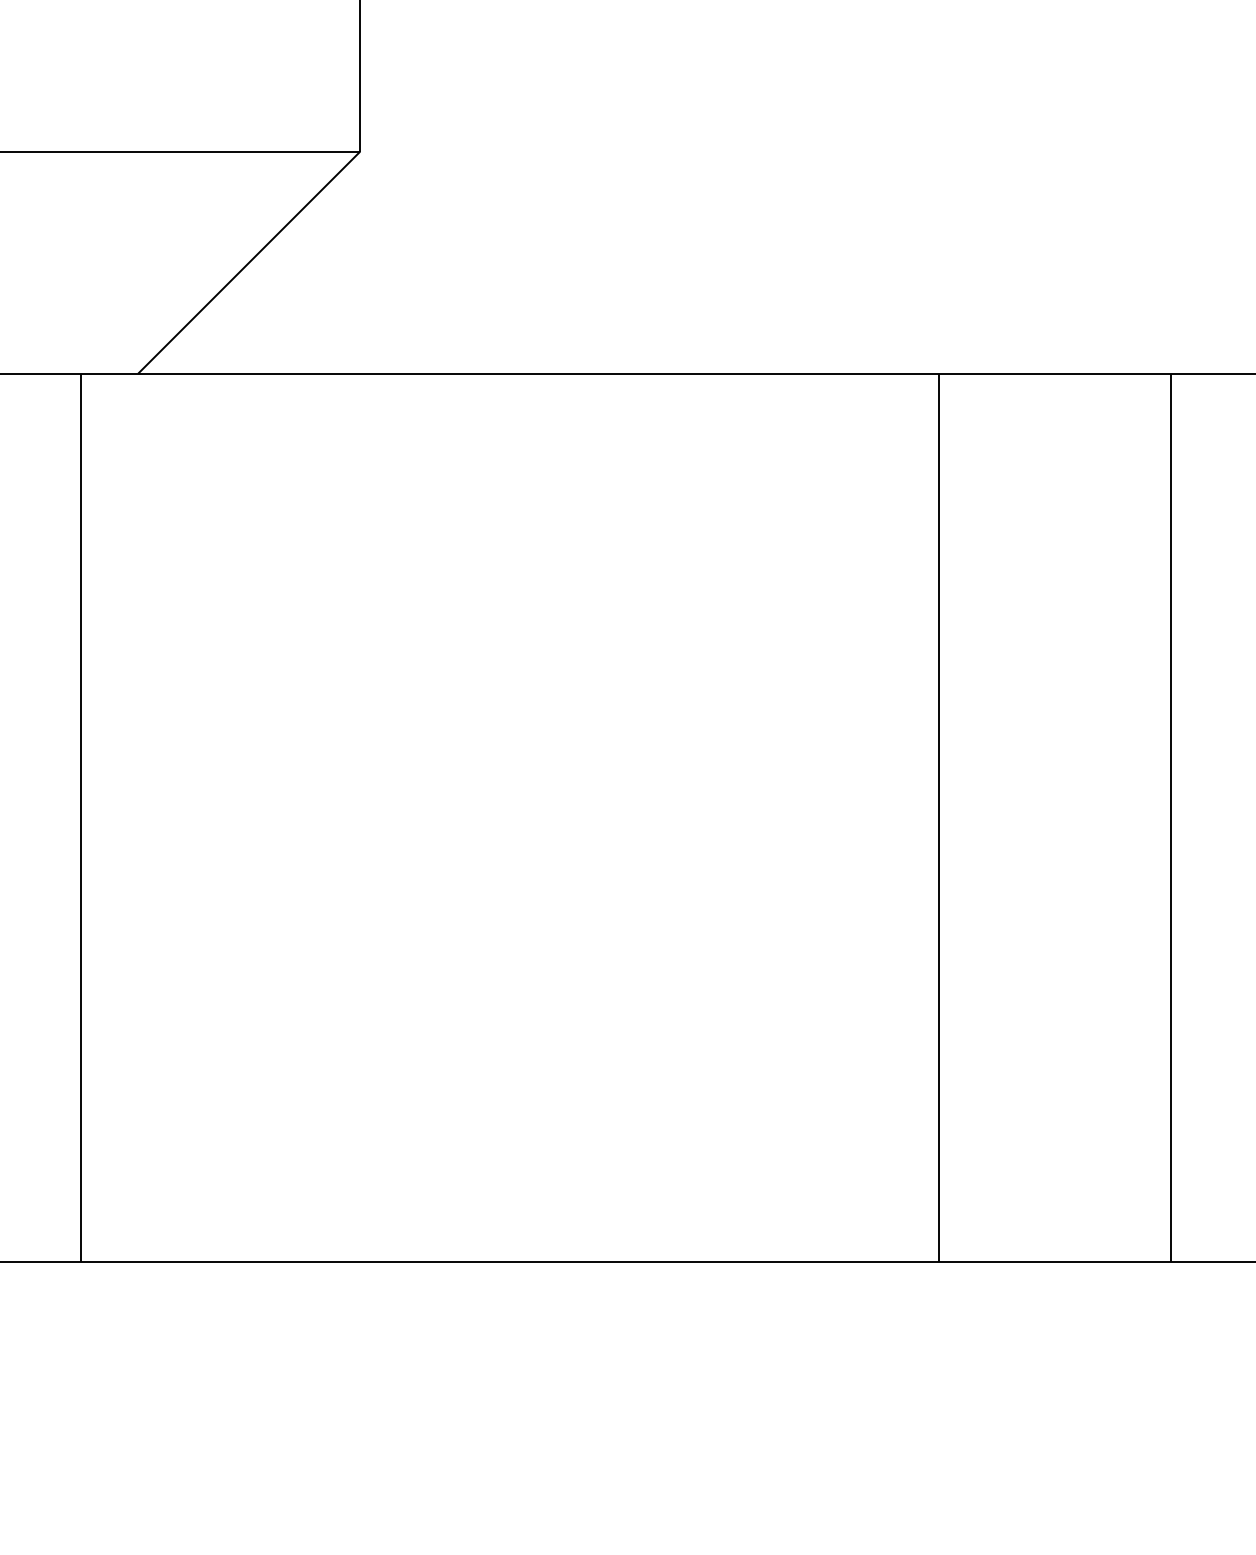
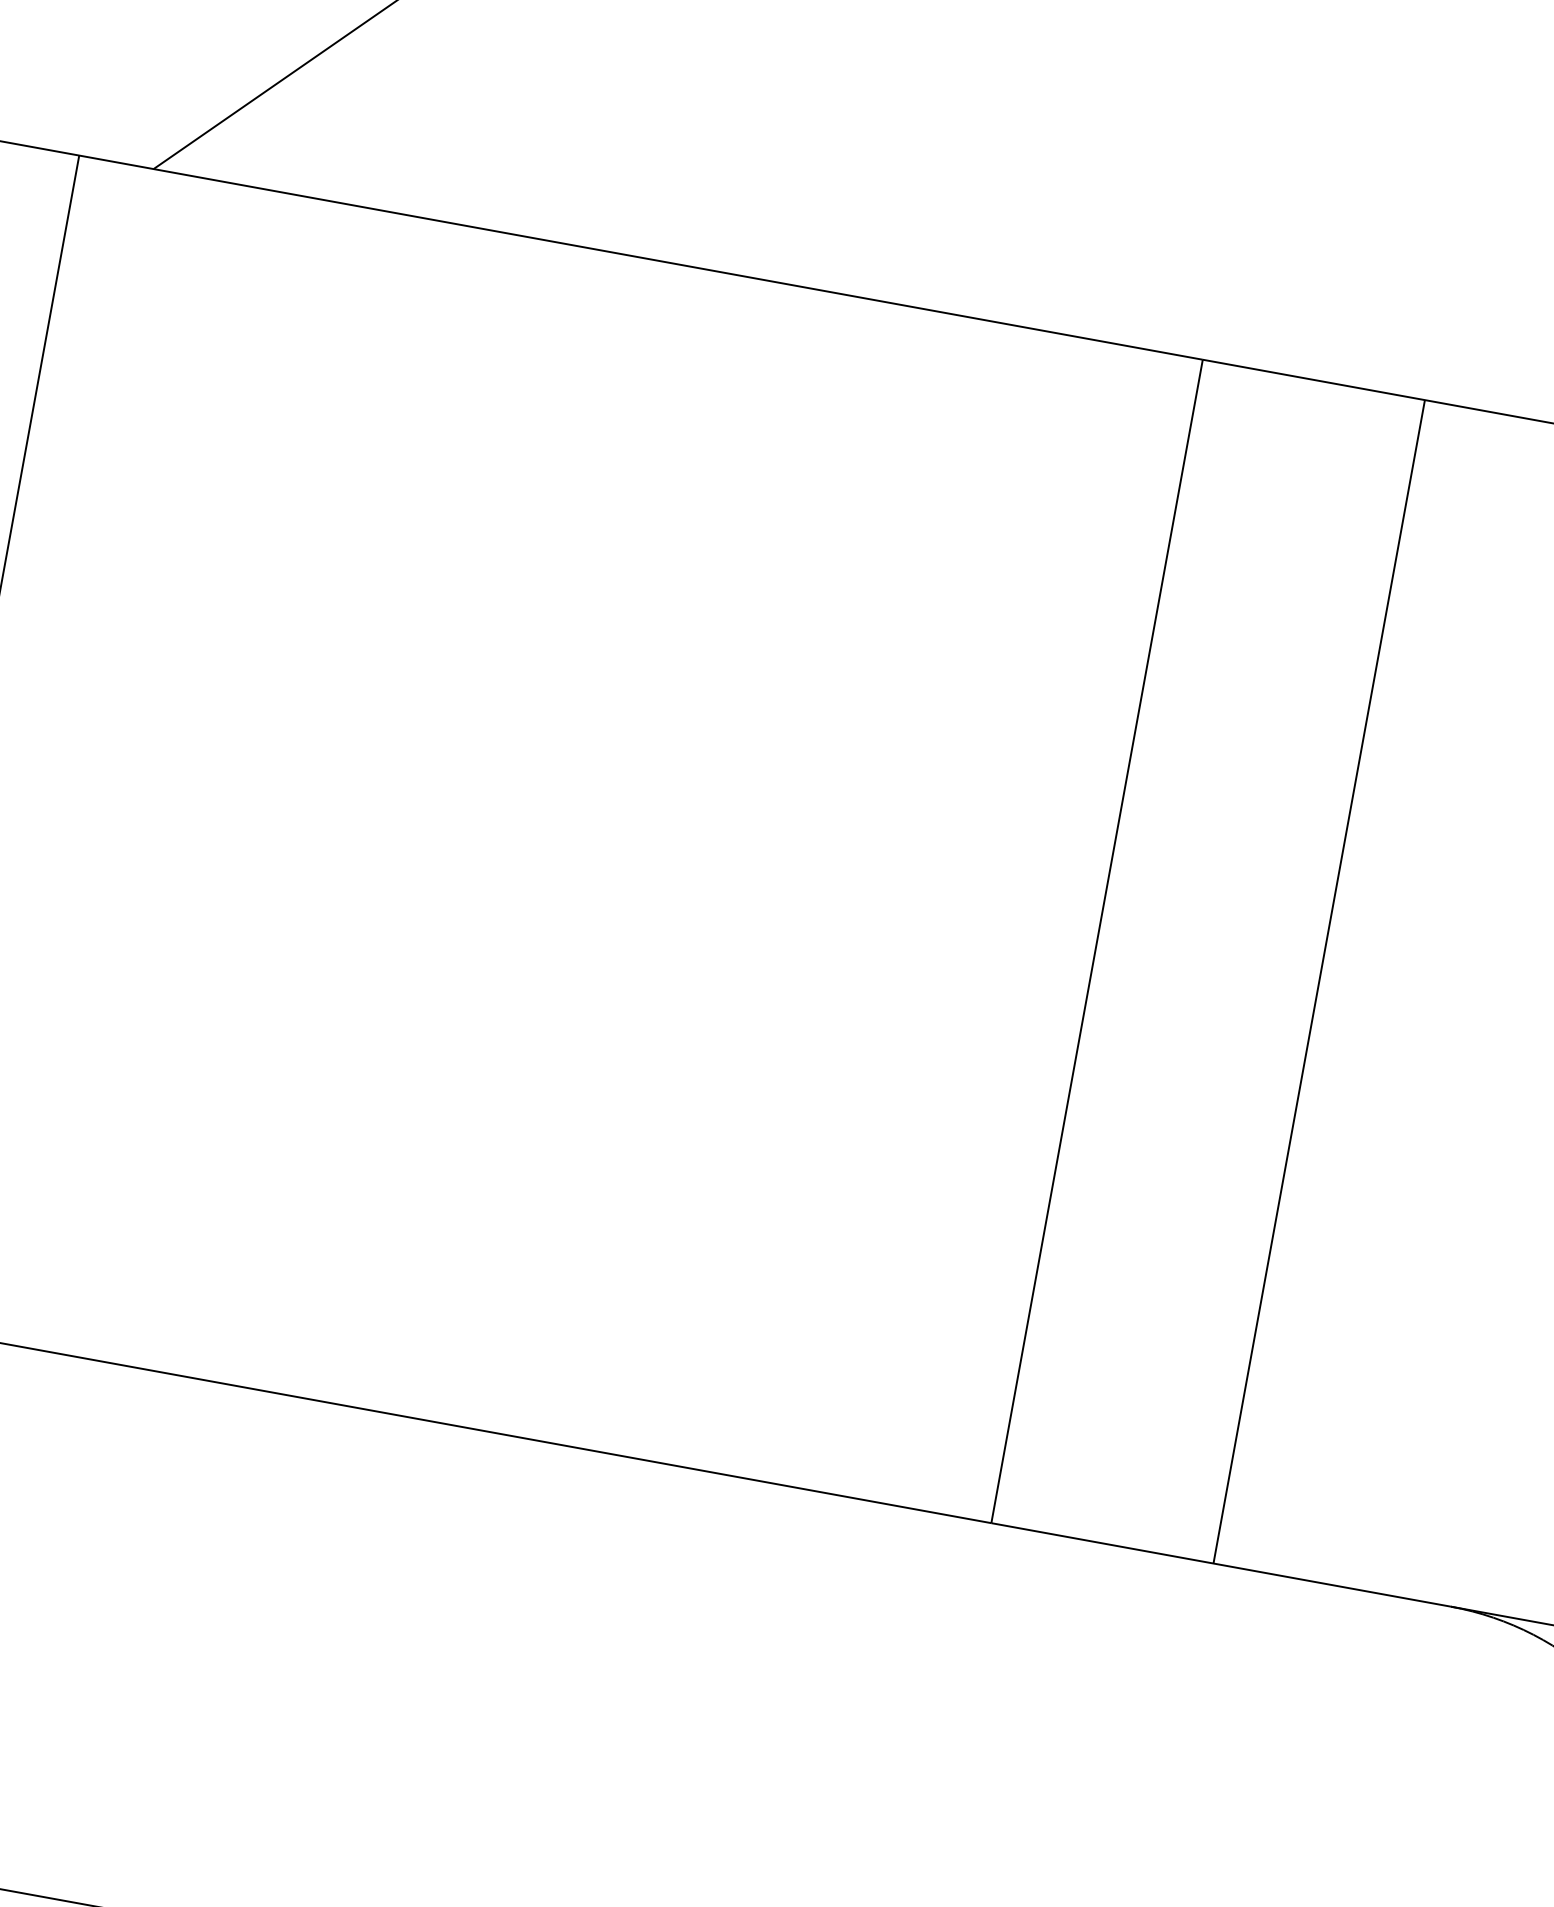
line: (1170, 817) -> (1318, 981), moved

